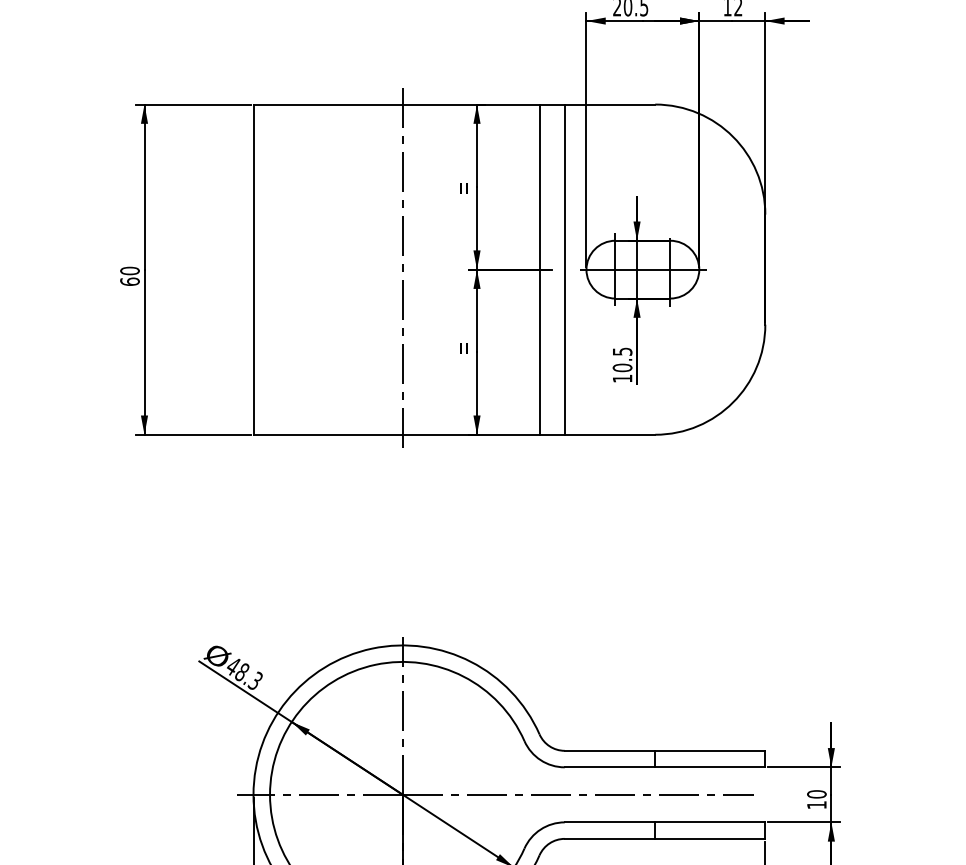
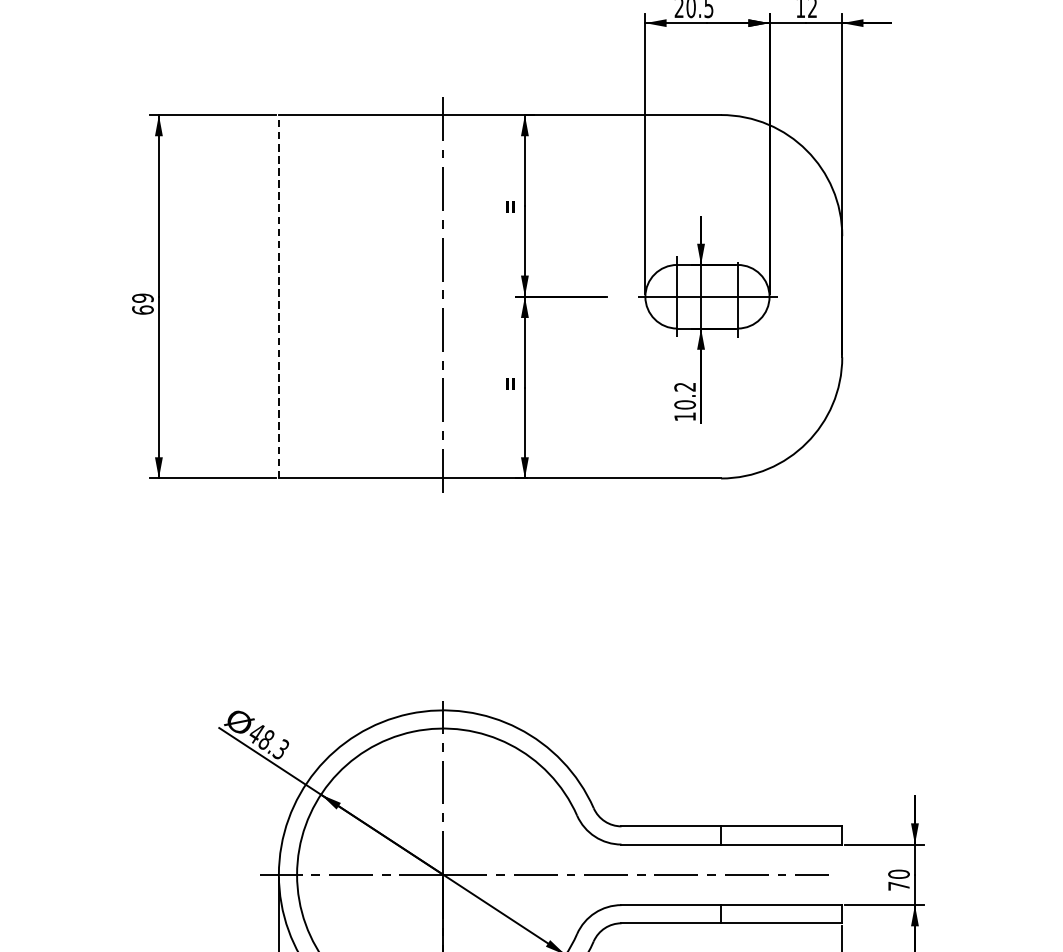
line: (253, 269) -> (278, 296), solid -> dashed
line: (539, 269) -> (593, 296), removed
line: (564, 269) -> (621, 296), removed
text: (129, 270) -> (142, 297), 60 -> 69
text: (622, 351) -> (685, 386), 10.5 -> 10.2
text: (816, 805) -> (898, 886), 10 -> 70

